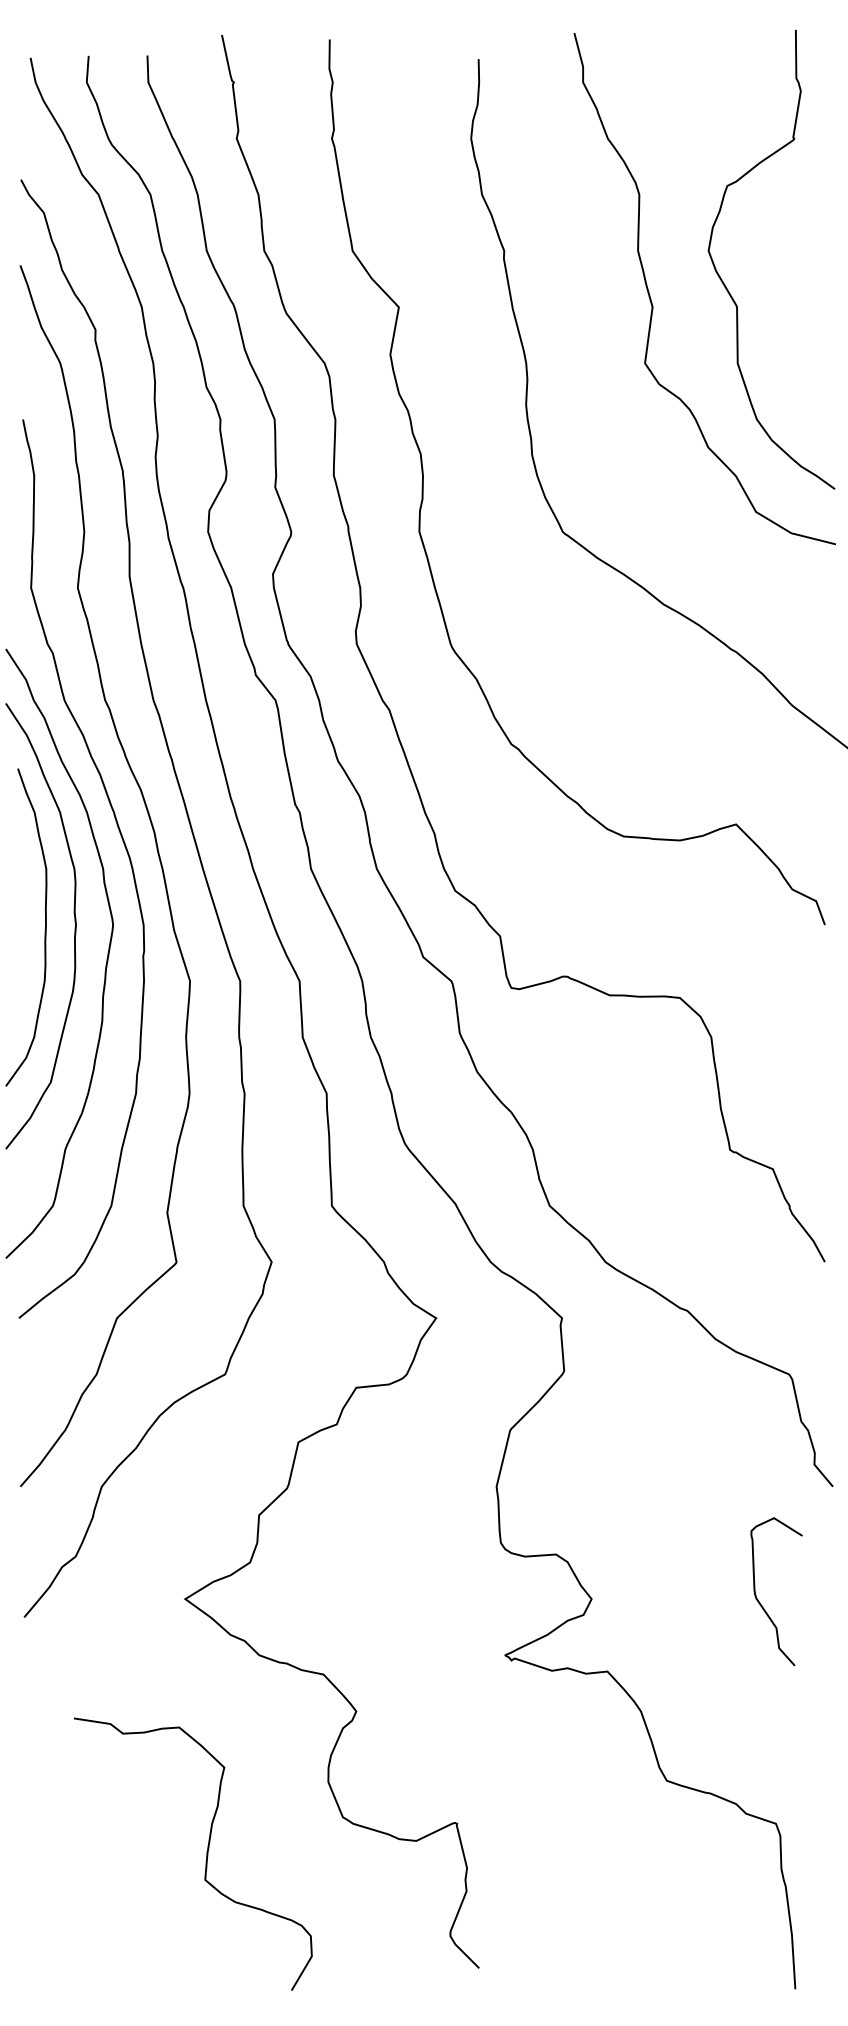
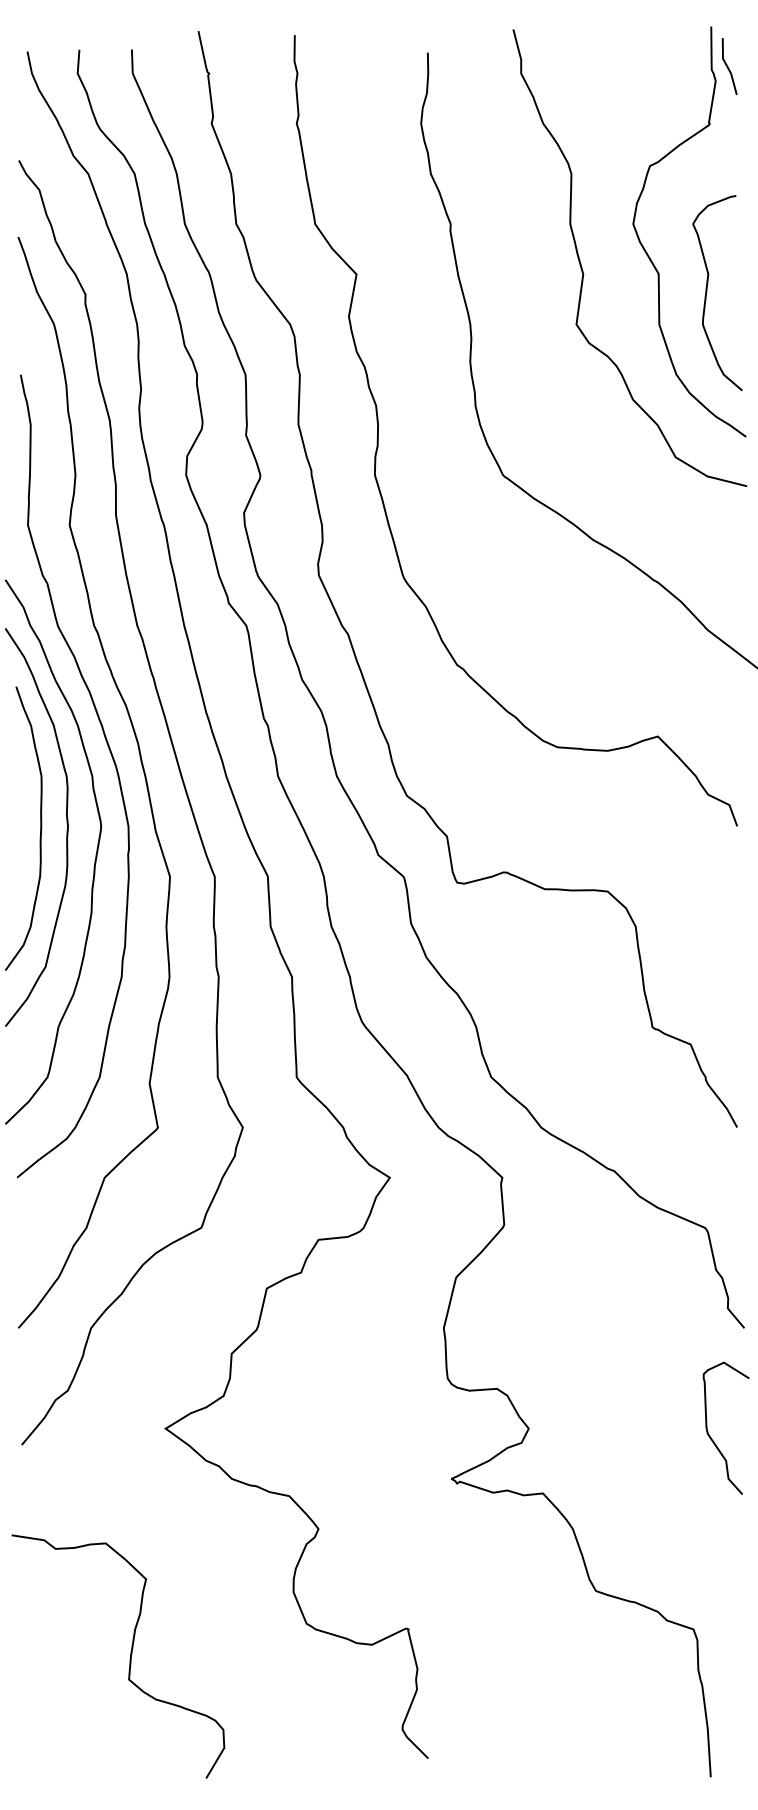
line: (815, 75) -> (728, 67), added
curve: (791, 327) -> (707, 292), added
curve: (760, 1602) -> (711, 1437), moved
curve: (206, 1853) -> (130, 1655), moved

